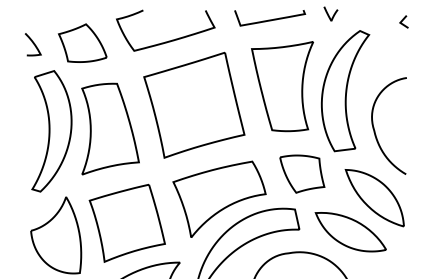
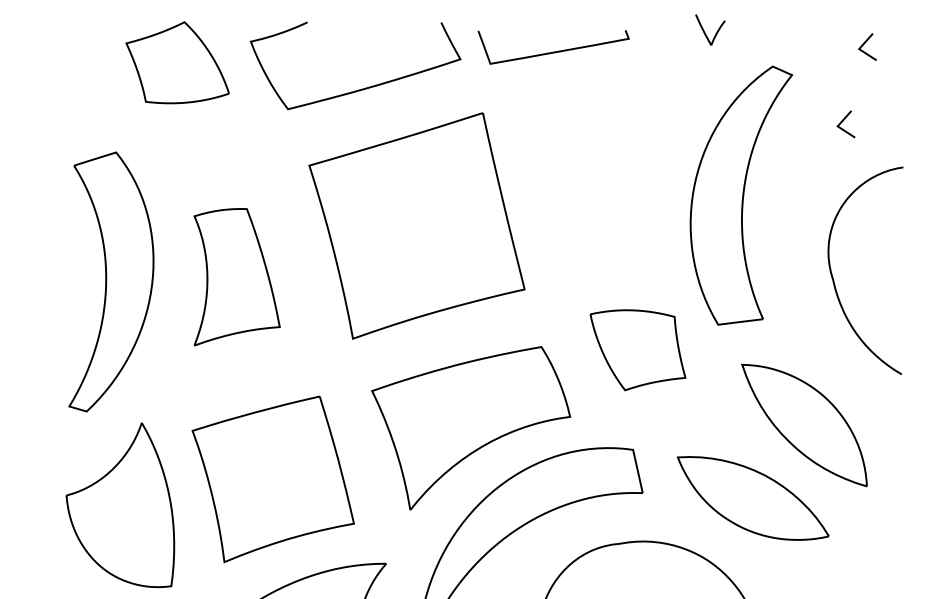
curve: (270, 19) -> (554, 50), moved
part: (82, 42) -> (176, 61), moved
curve: (33, 44) -> (71, 95), removed
line: (393, 56) -> (844, 121), added
part: (282, 86) -> (606, 185), removed
part: (110, 128) -> (237, 275), size x0.7
curve: (375, 130) -> (835, 280), moved
part: (302, 173) -> (638, 348), moved

